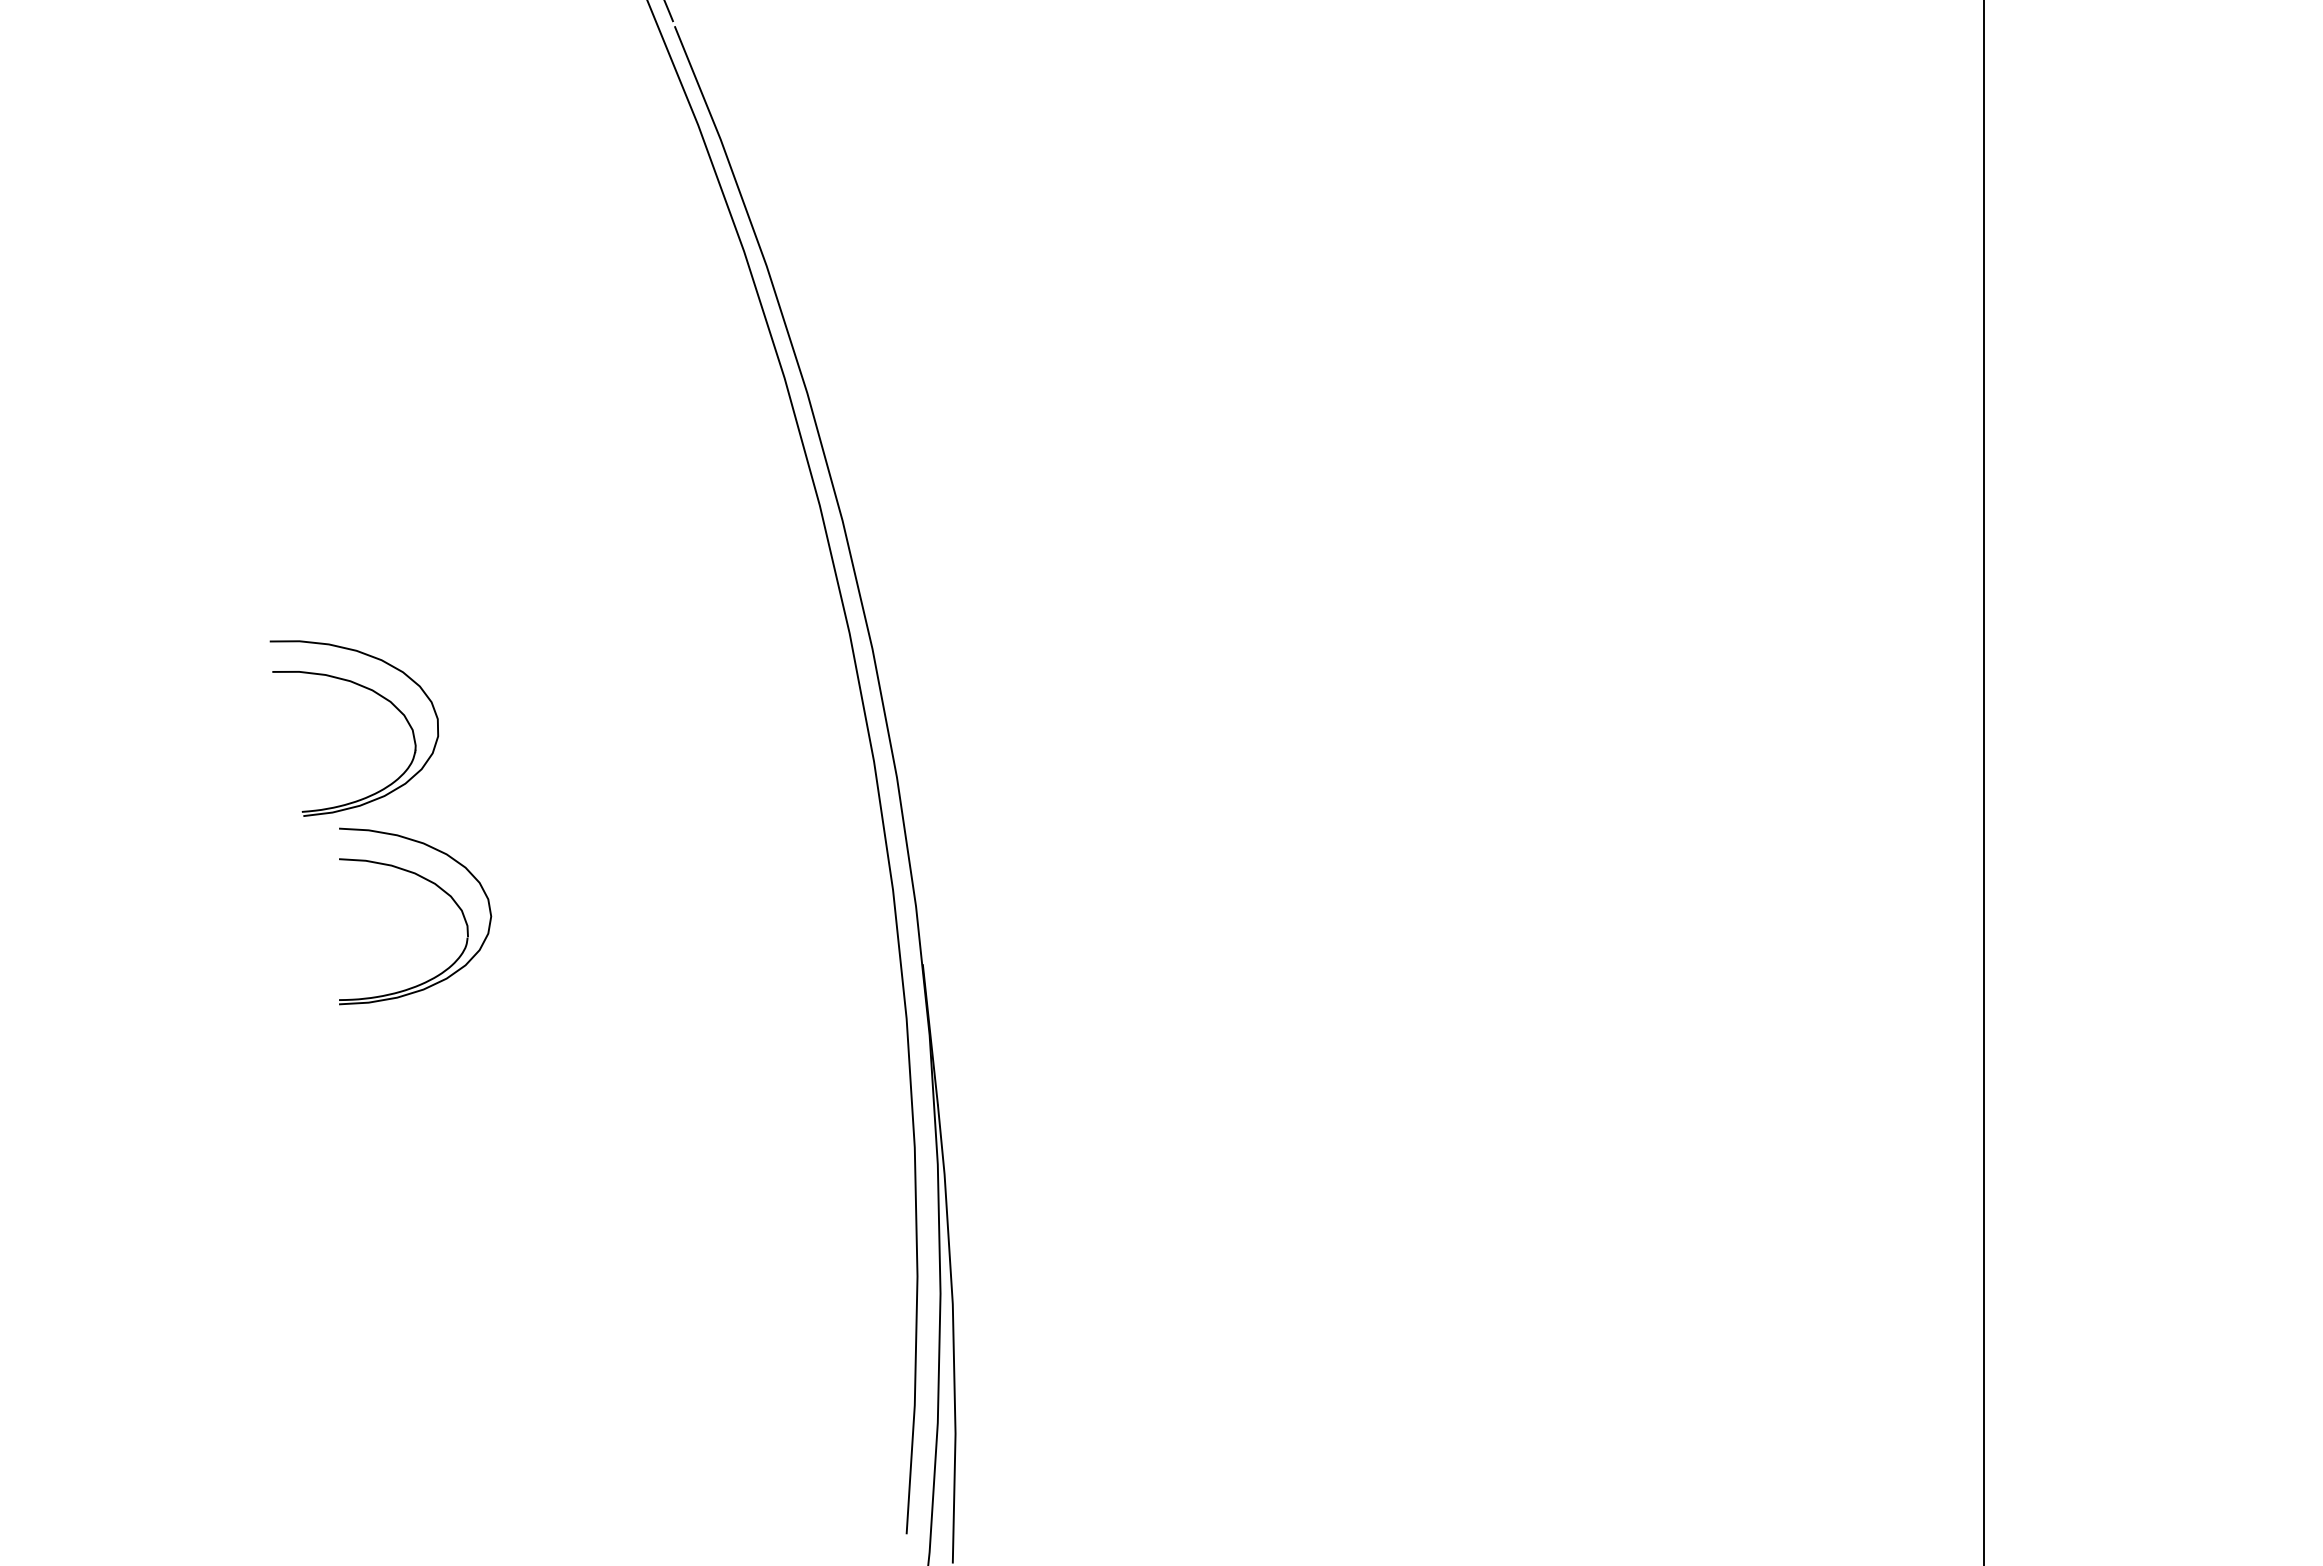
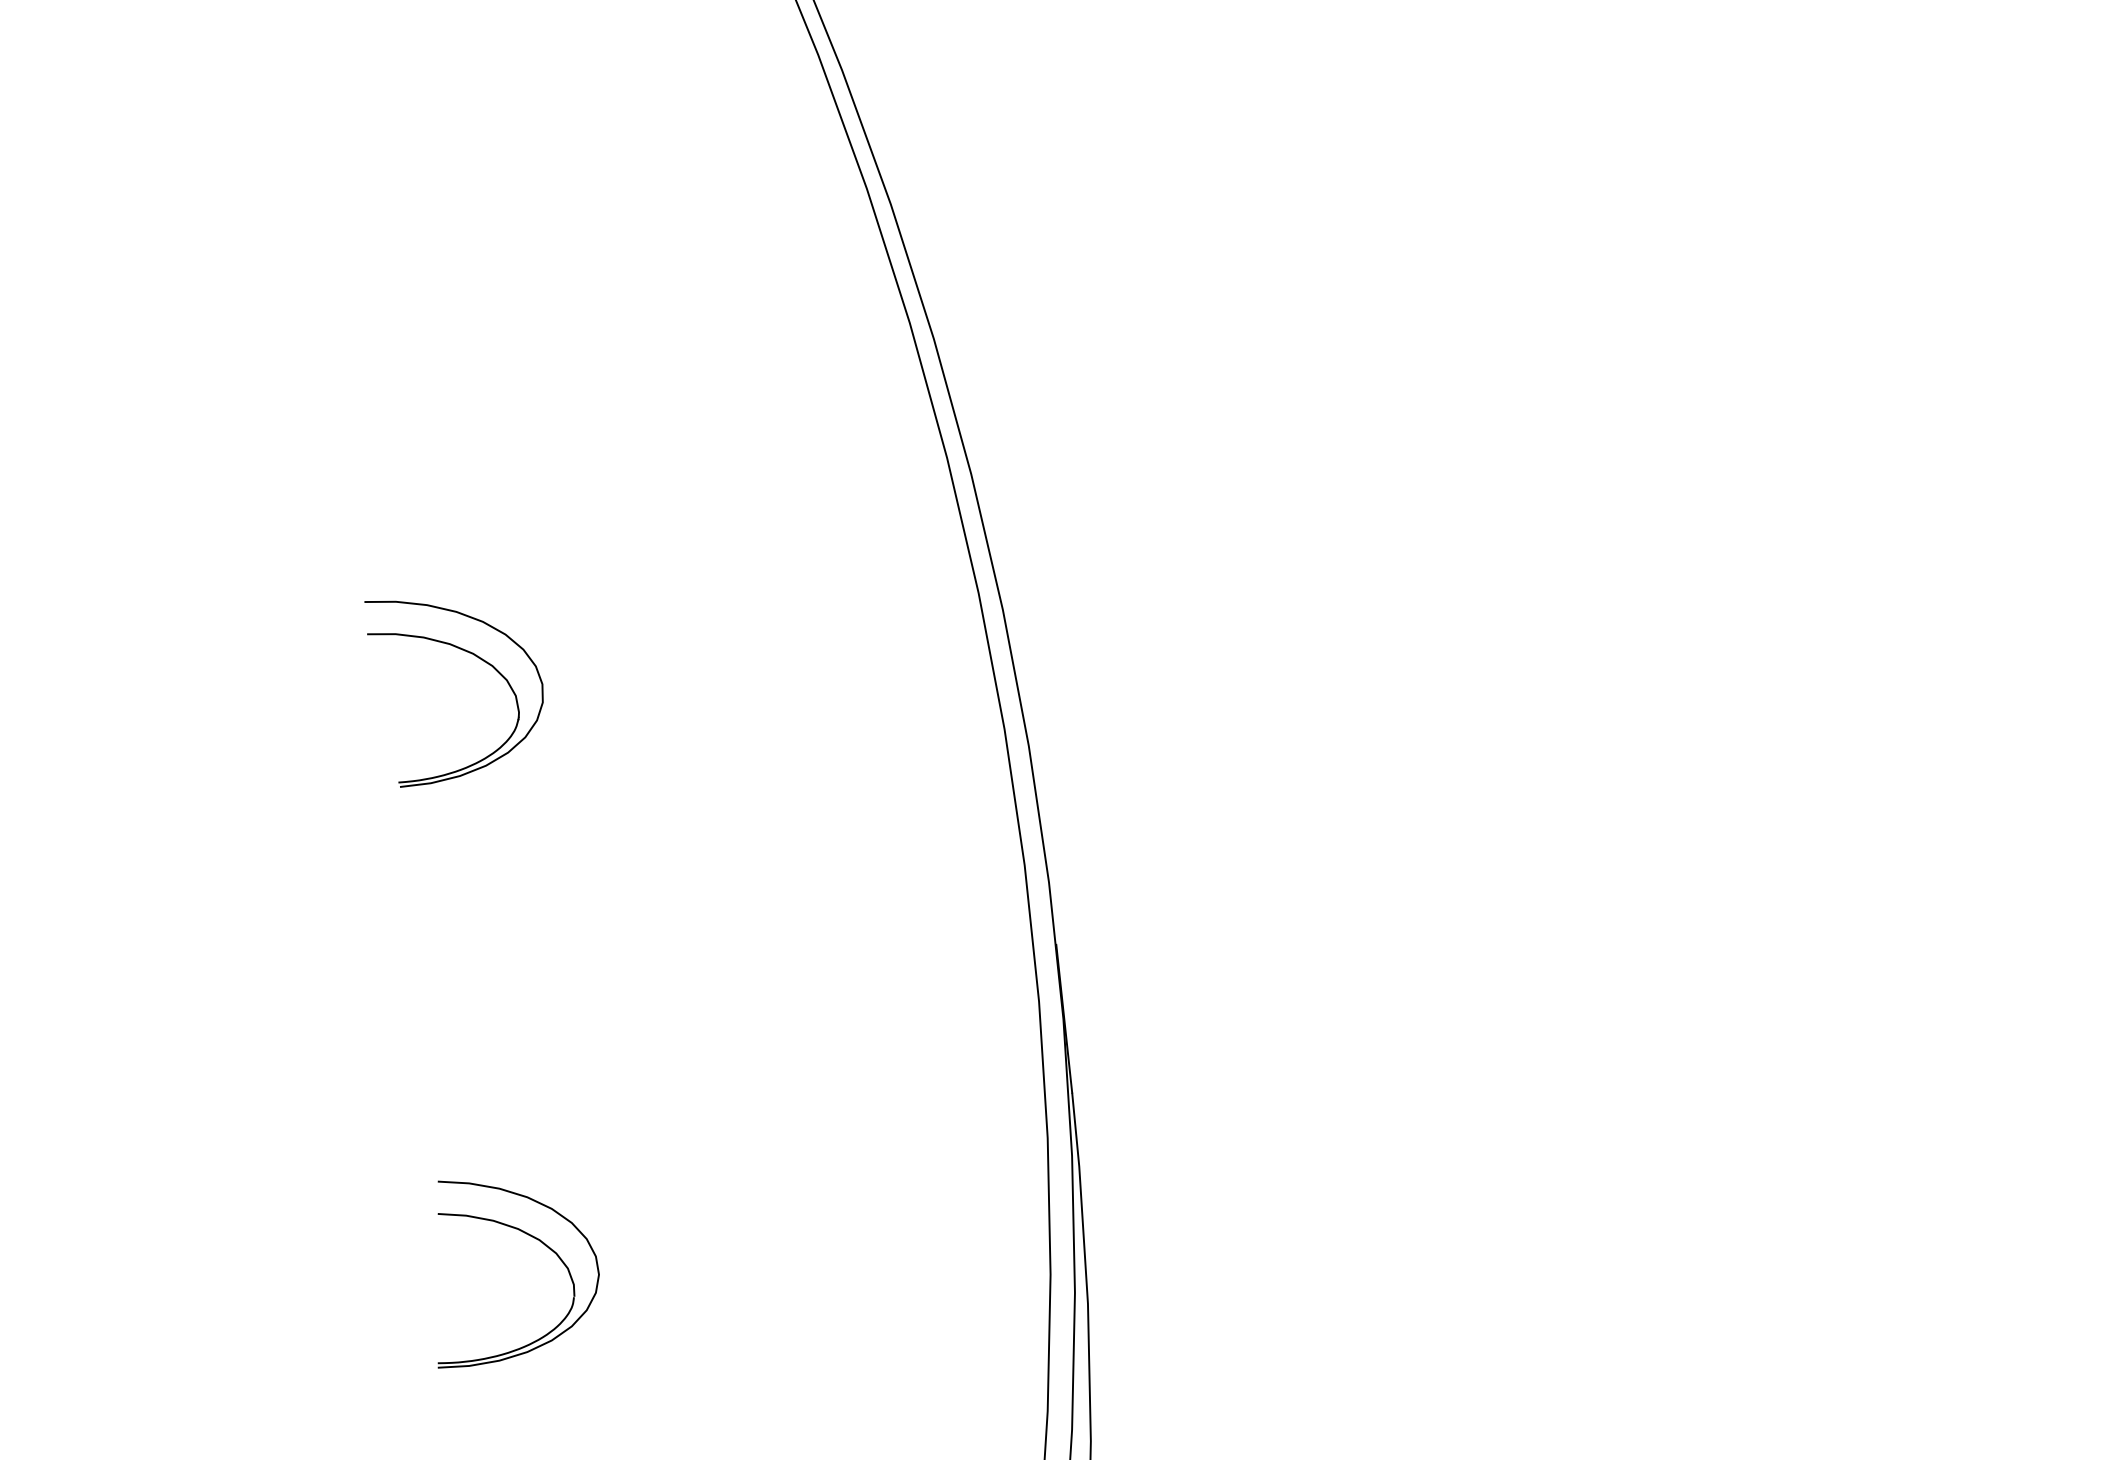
part: (436, 886) -> (541, 1242), moved

